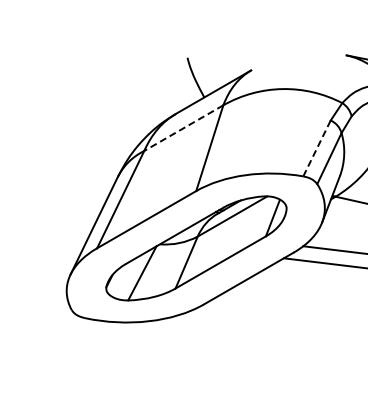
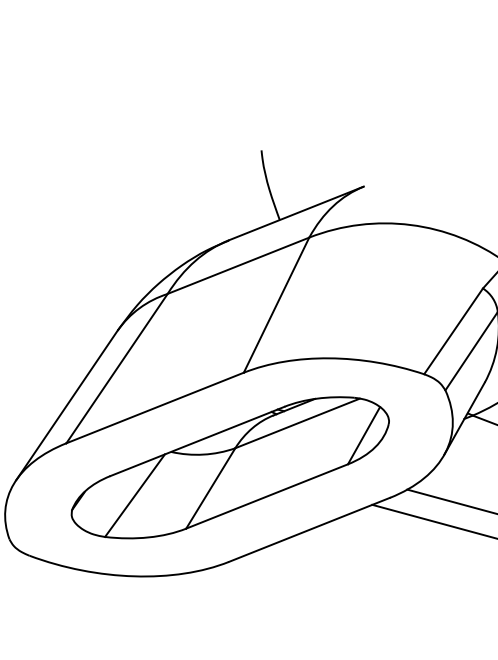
line: (183, 128) -> (237, 266), dashed -> solid
line: (317, 148) -> (454, 331), dashed -> solid

